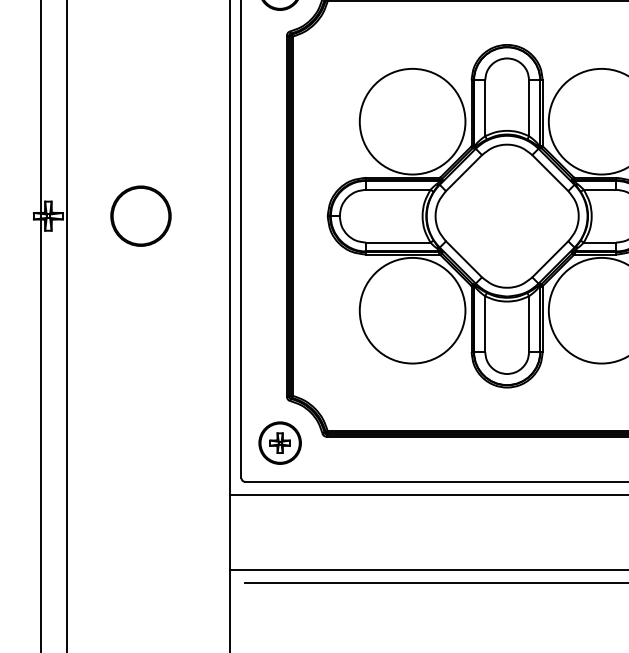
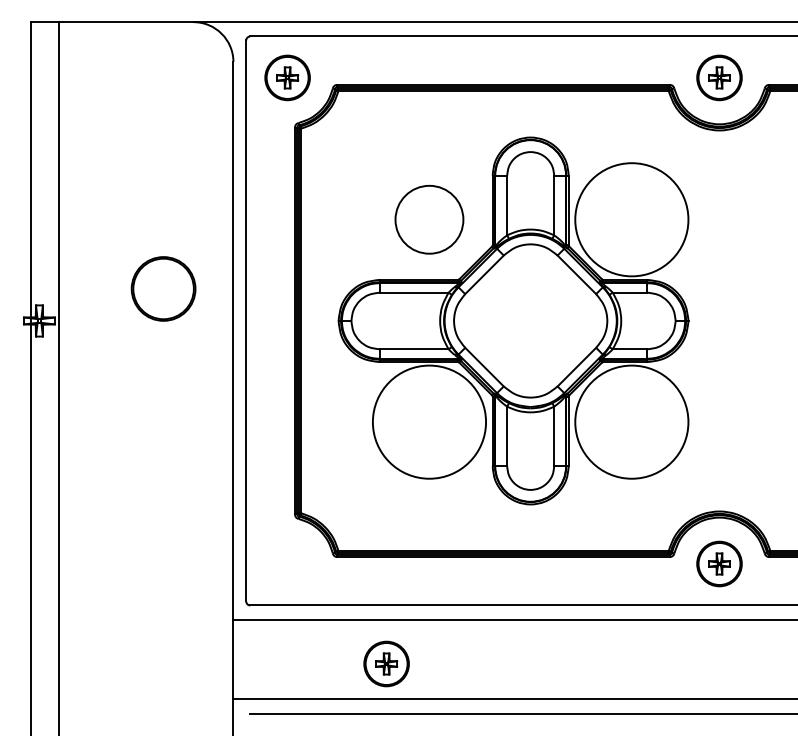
circle: (412, 121) -> (429, 219), size x0.6
part: (140, 215) -> (163, 288), moved
part: (280, 442) -> (386, 663), moved

